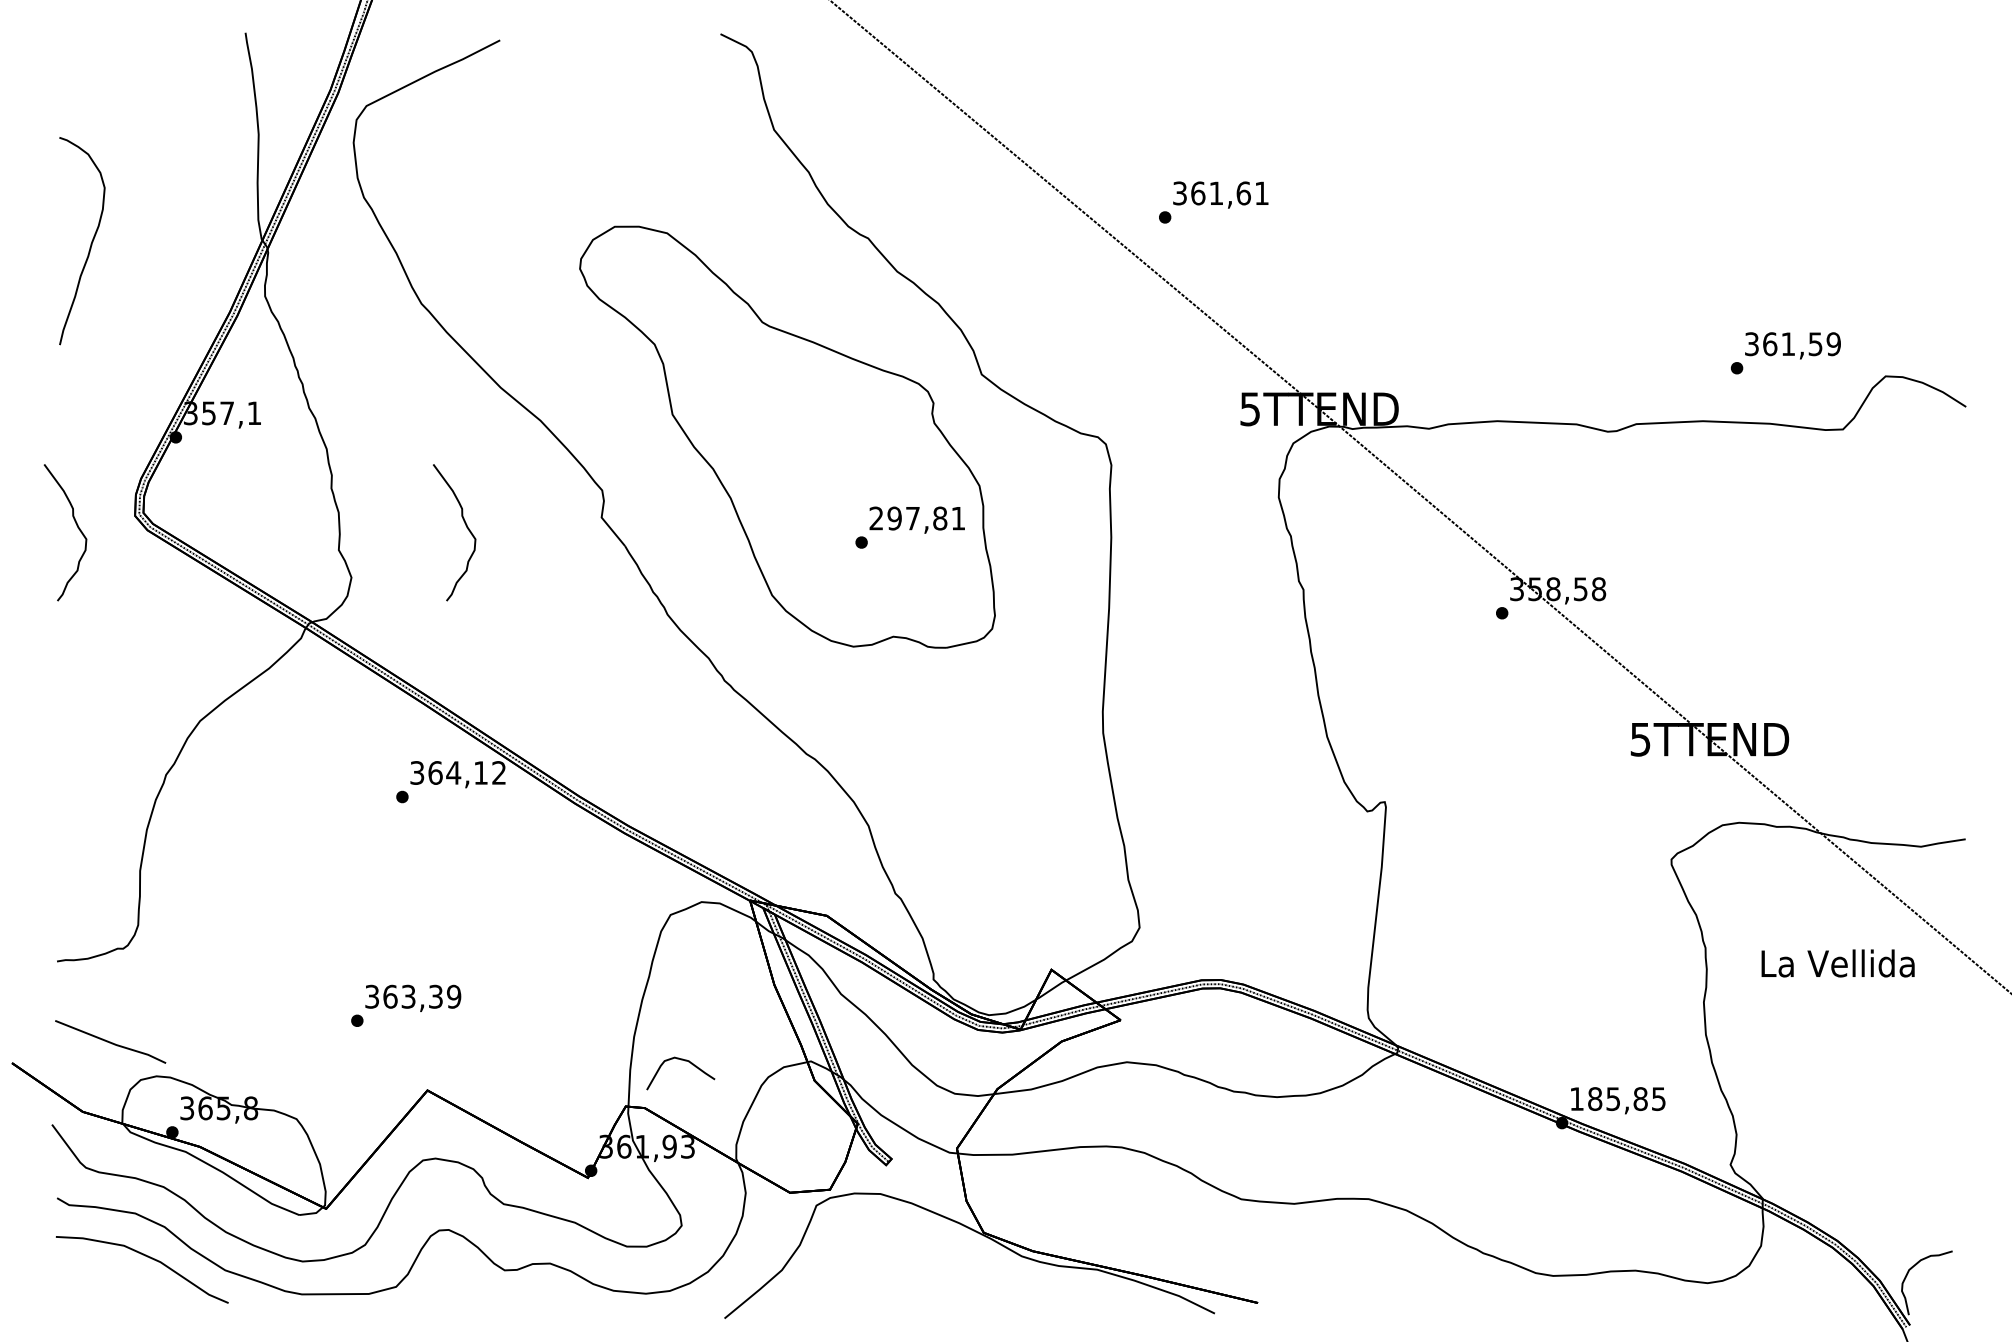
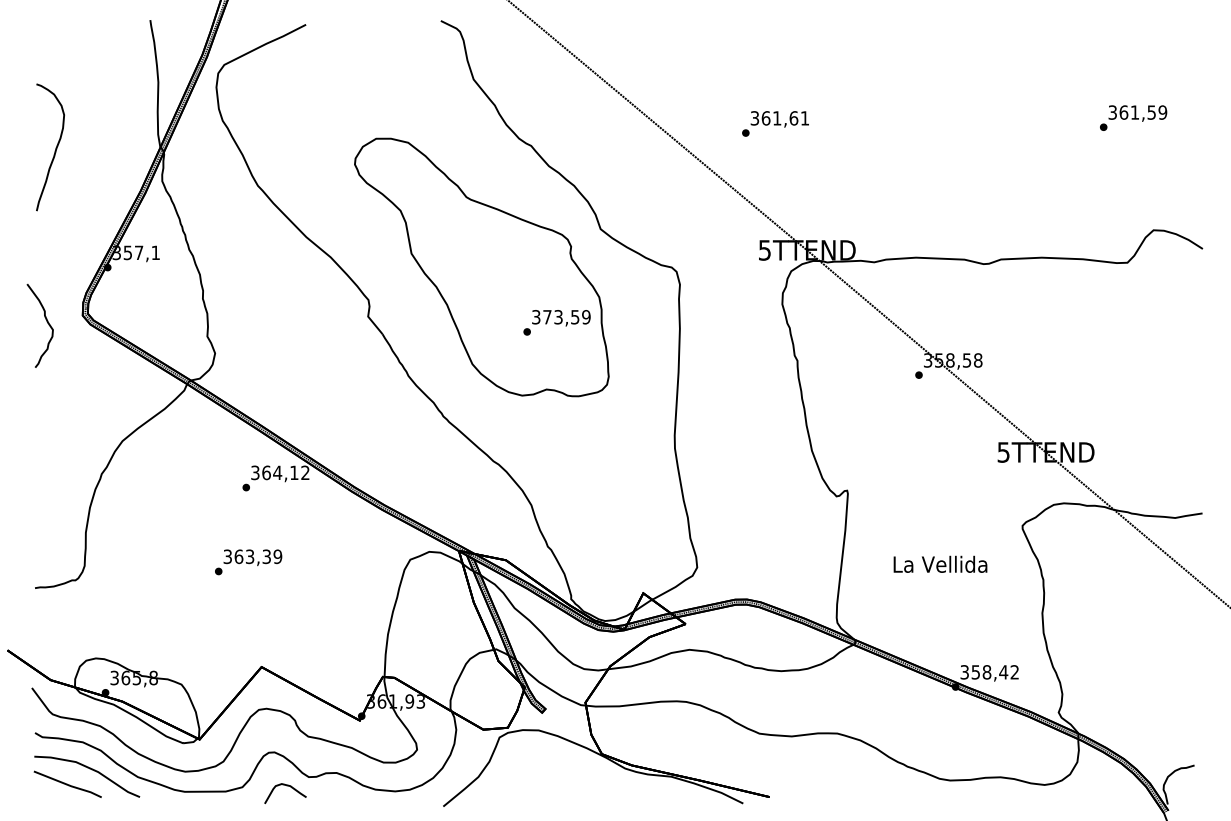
text: (1213, 201) -> (775, 123), moved
text: (1785, 352) -> (1133, 117), moved
text: (917, 518) -> (561, 317), 297,81 -> 373,59
curve: (464, 525) -> (284, 321), removed
text: (1838, 961) -> (940, 563), moved
text: (406, 1006) -> (248, 562), moved
line: (110, 1040) -> (67, 783), moved
curve: (682, 1061) -> (286, 786), moved
text: (1617, 1099) -> (989, 672), 185,85 -> 358,42

